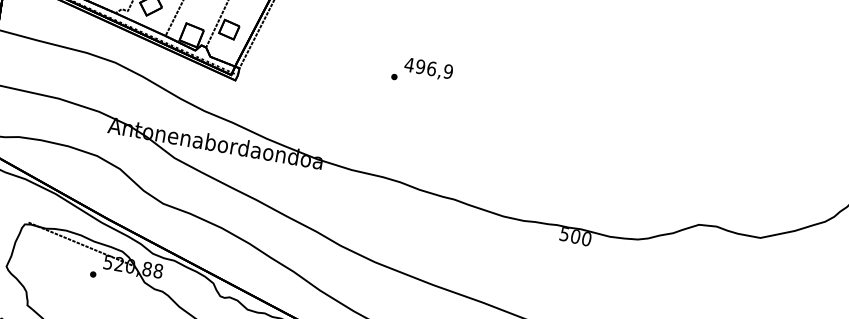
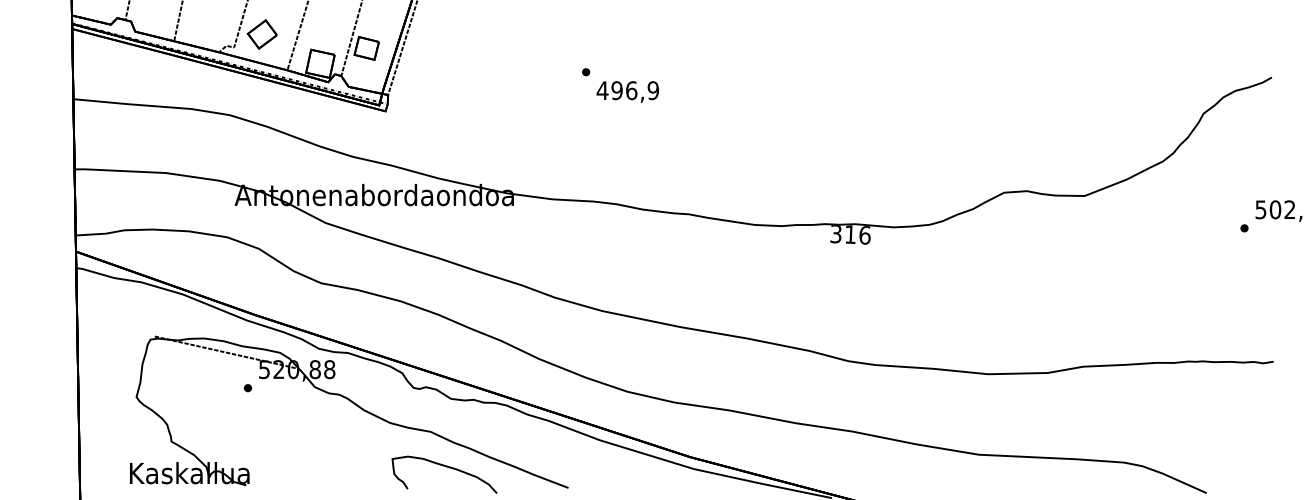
text: (428, 68) -> (627, 91), moved
text: (575, 236) -> (850, 234), 500 -> 316

